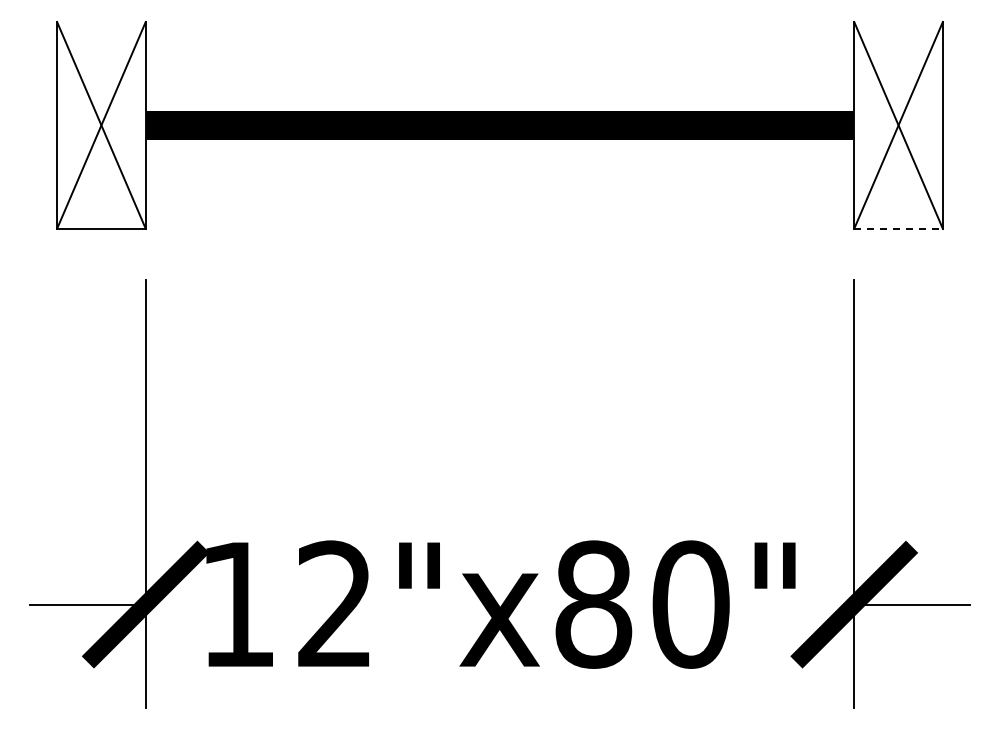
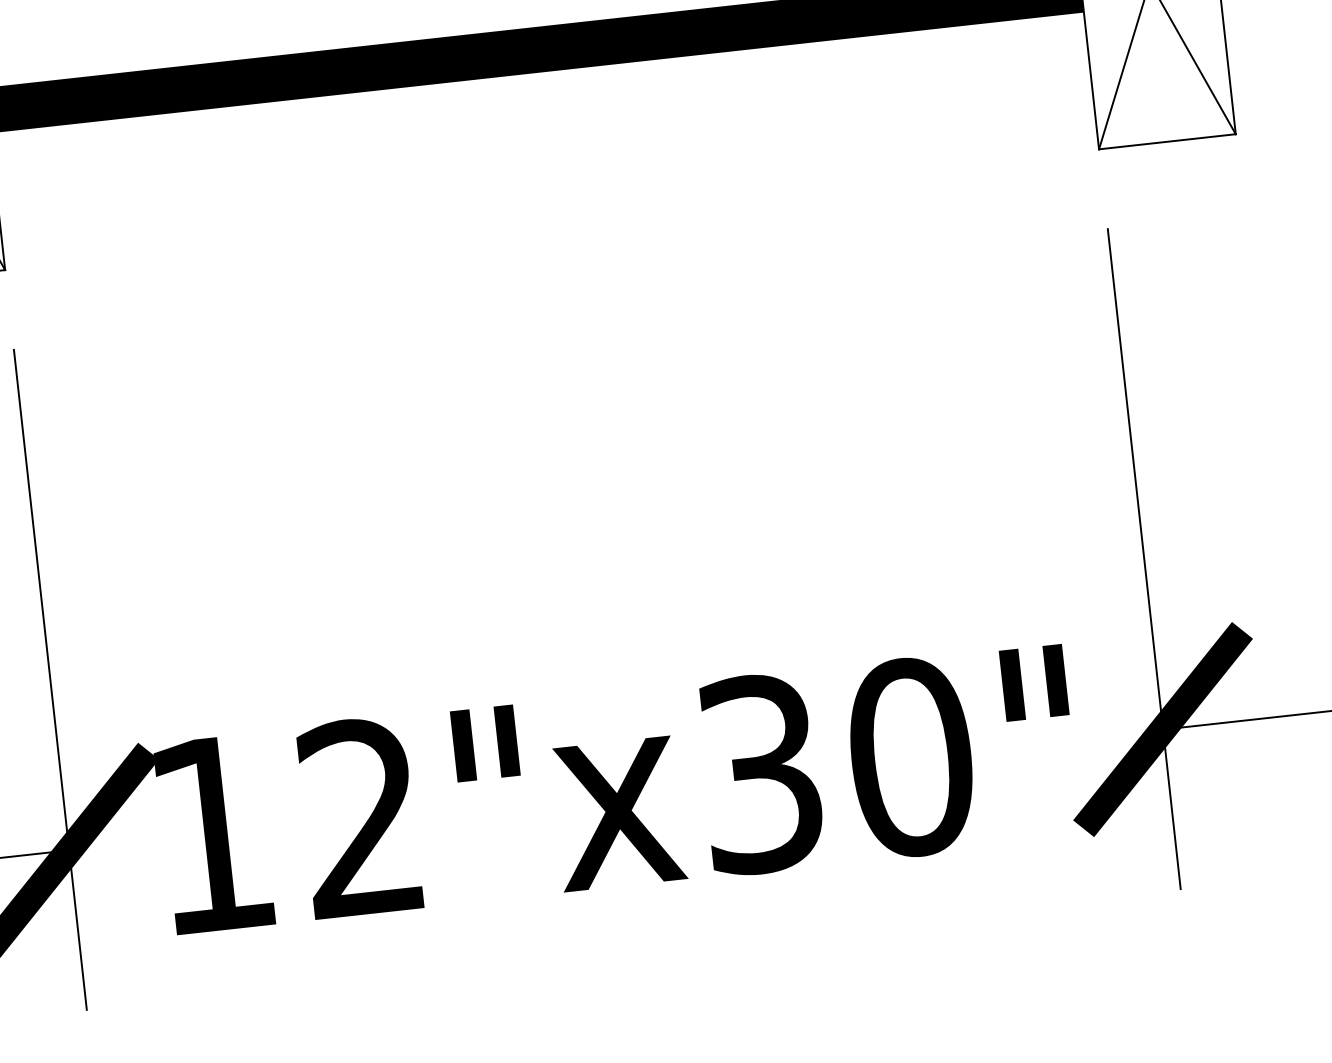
line: (899, 228) -> (1168, 141), dashed -> solid
text: (593, 604) -> (760, 773), 12"x80" -> 12"x30"

